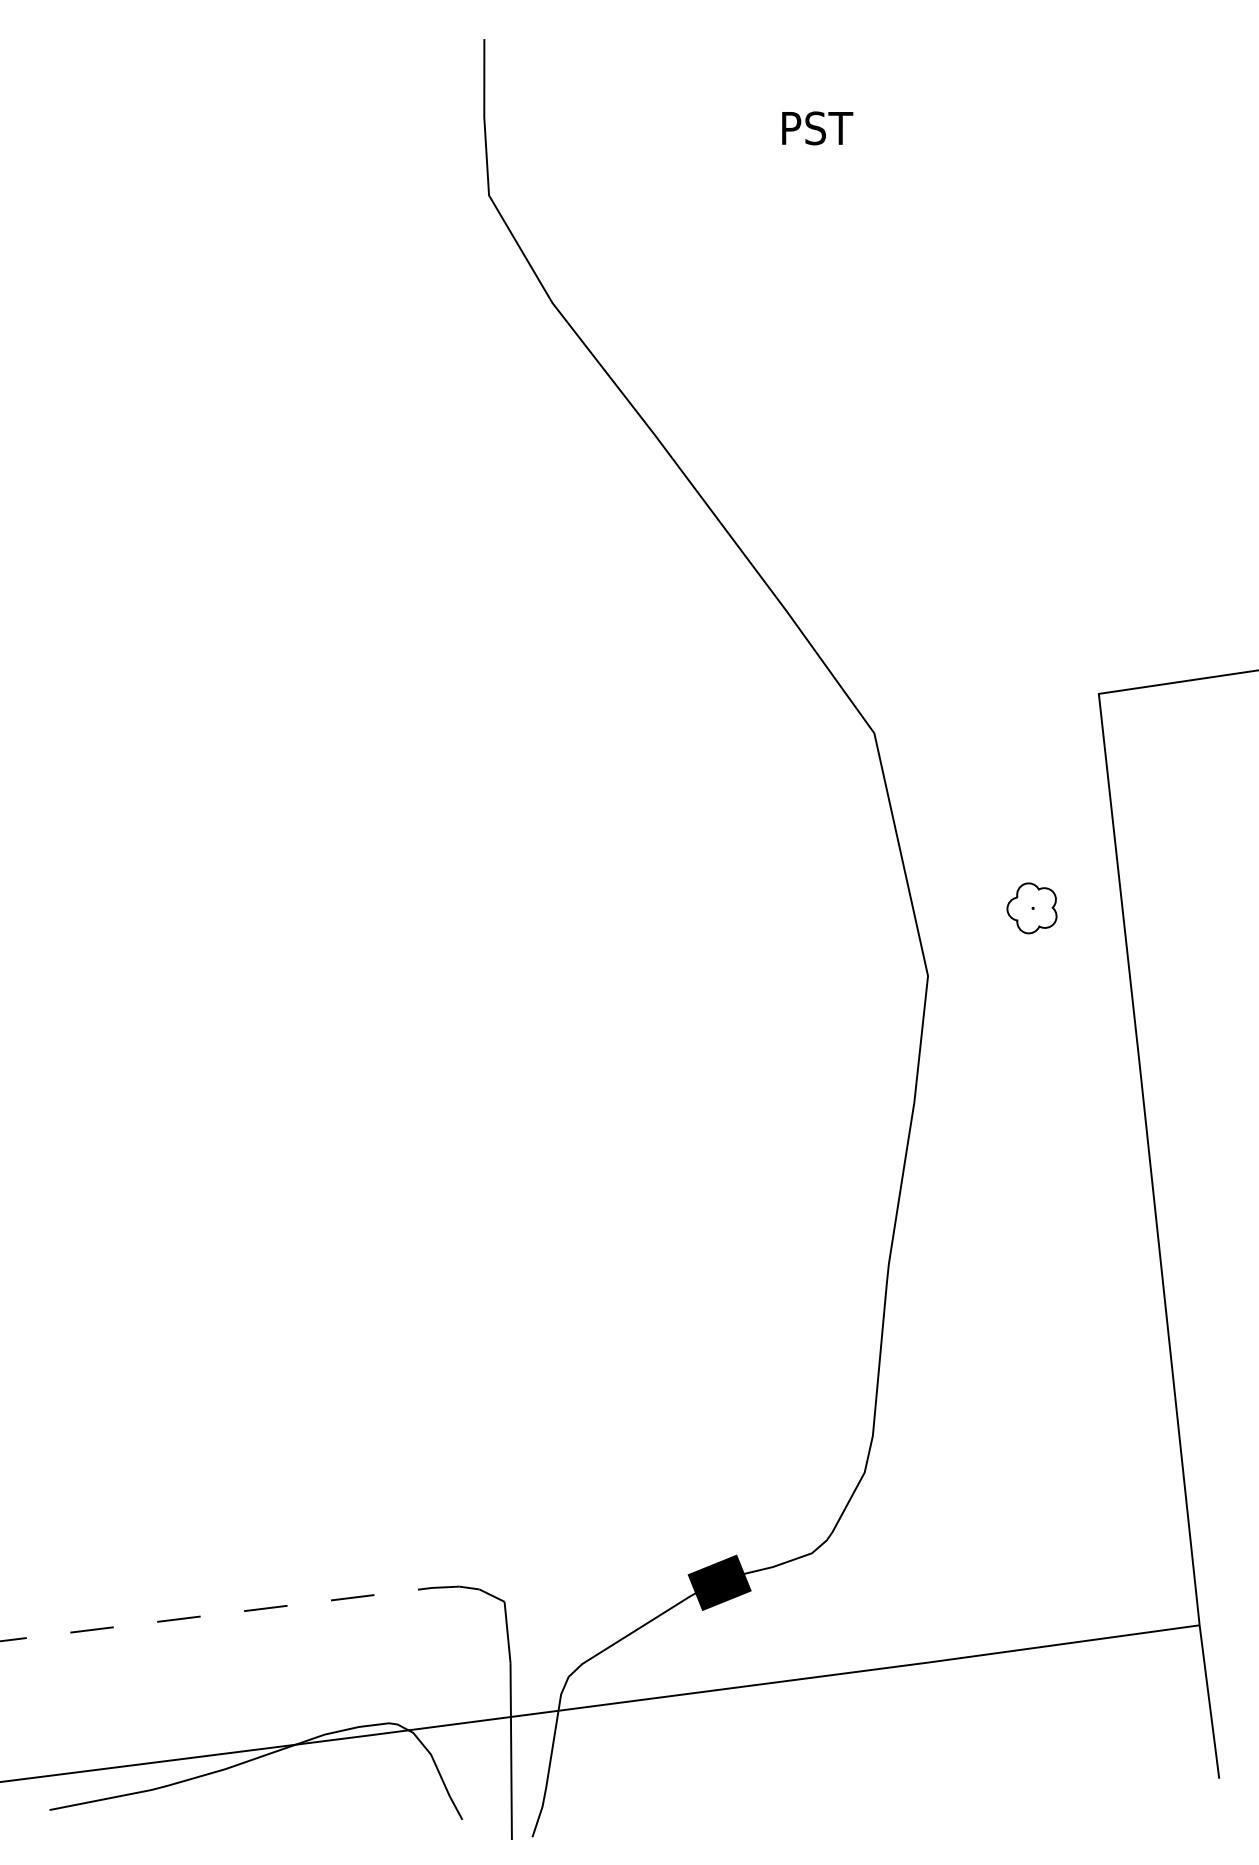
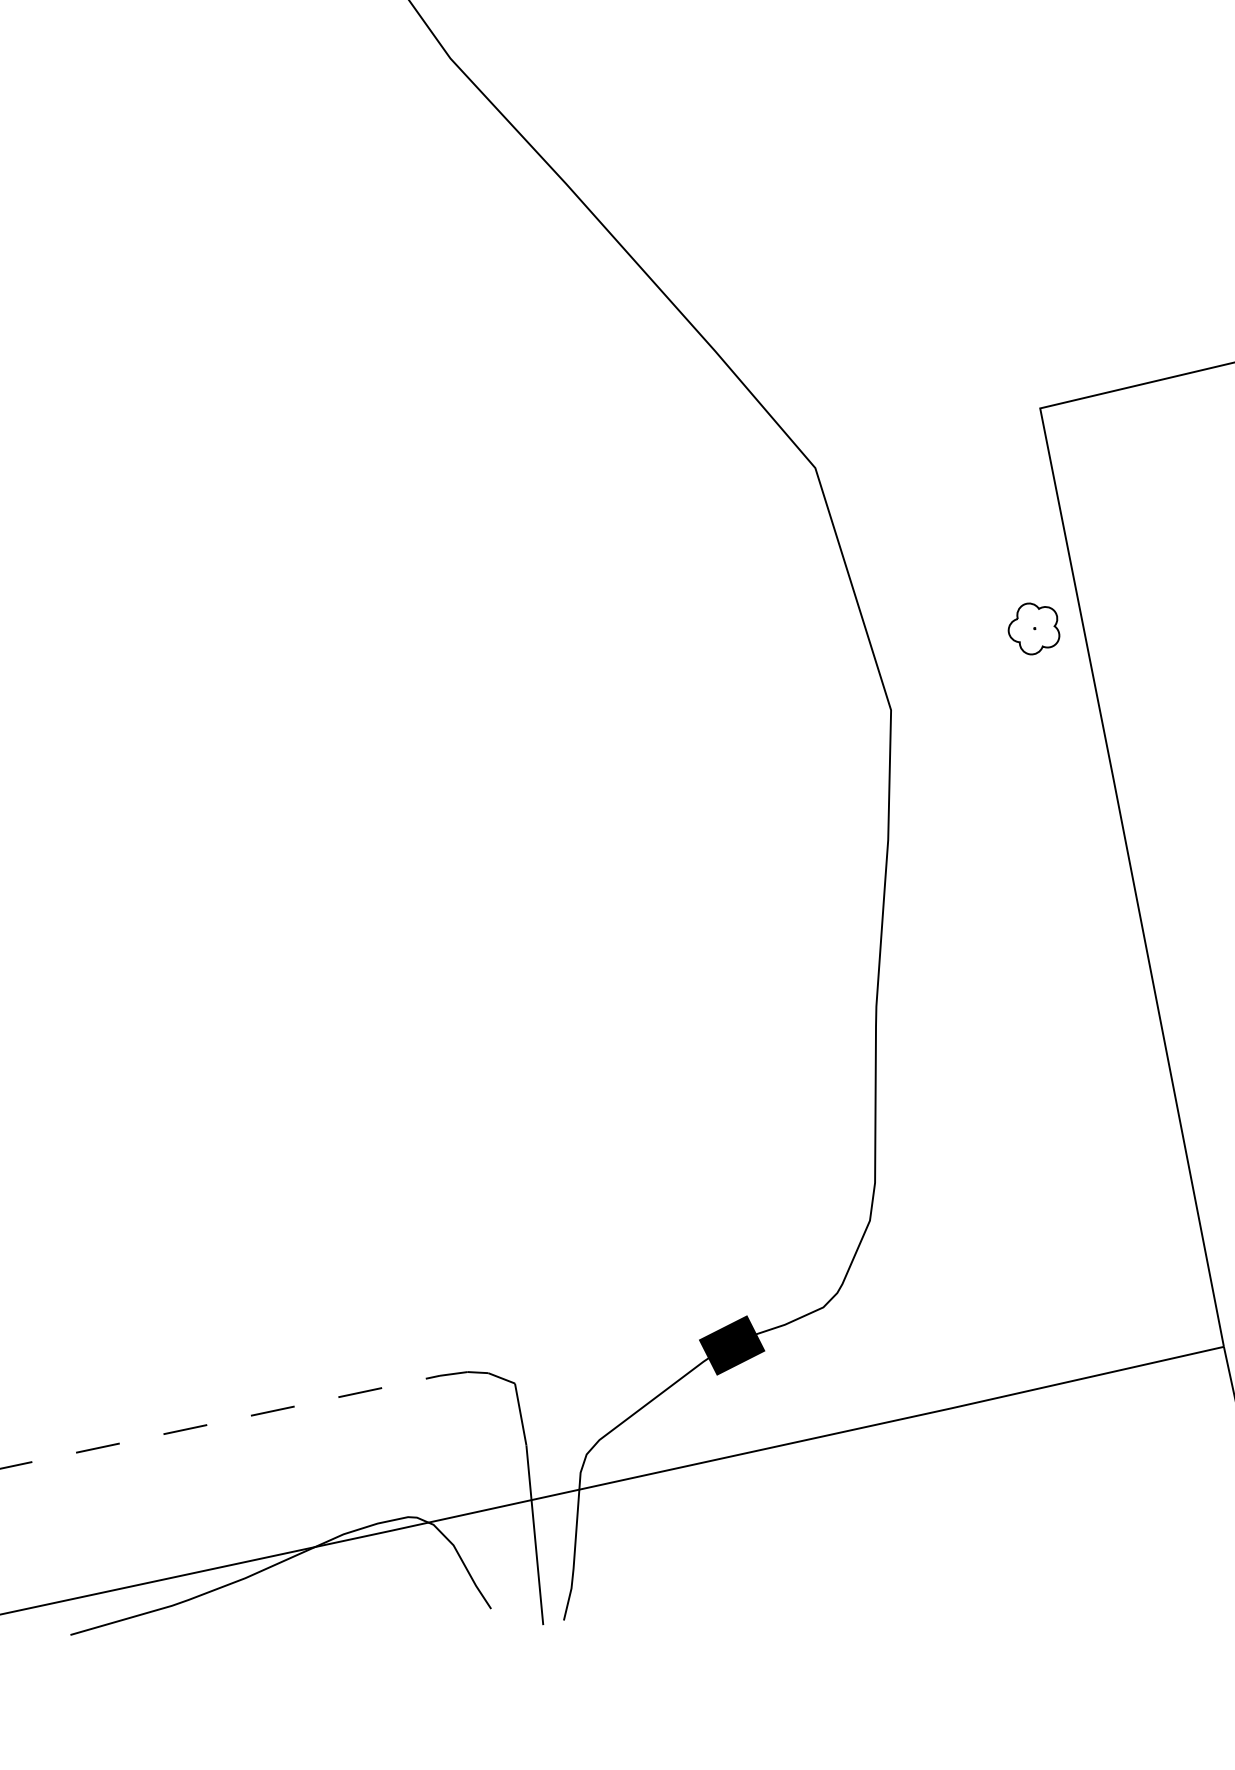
part: (1031, 908) -> (1033, 628), moved

